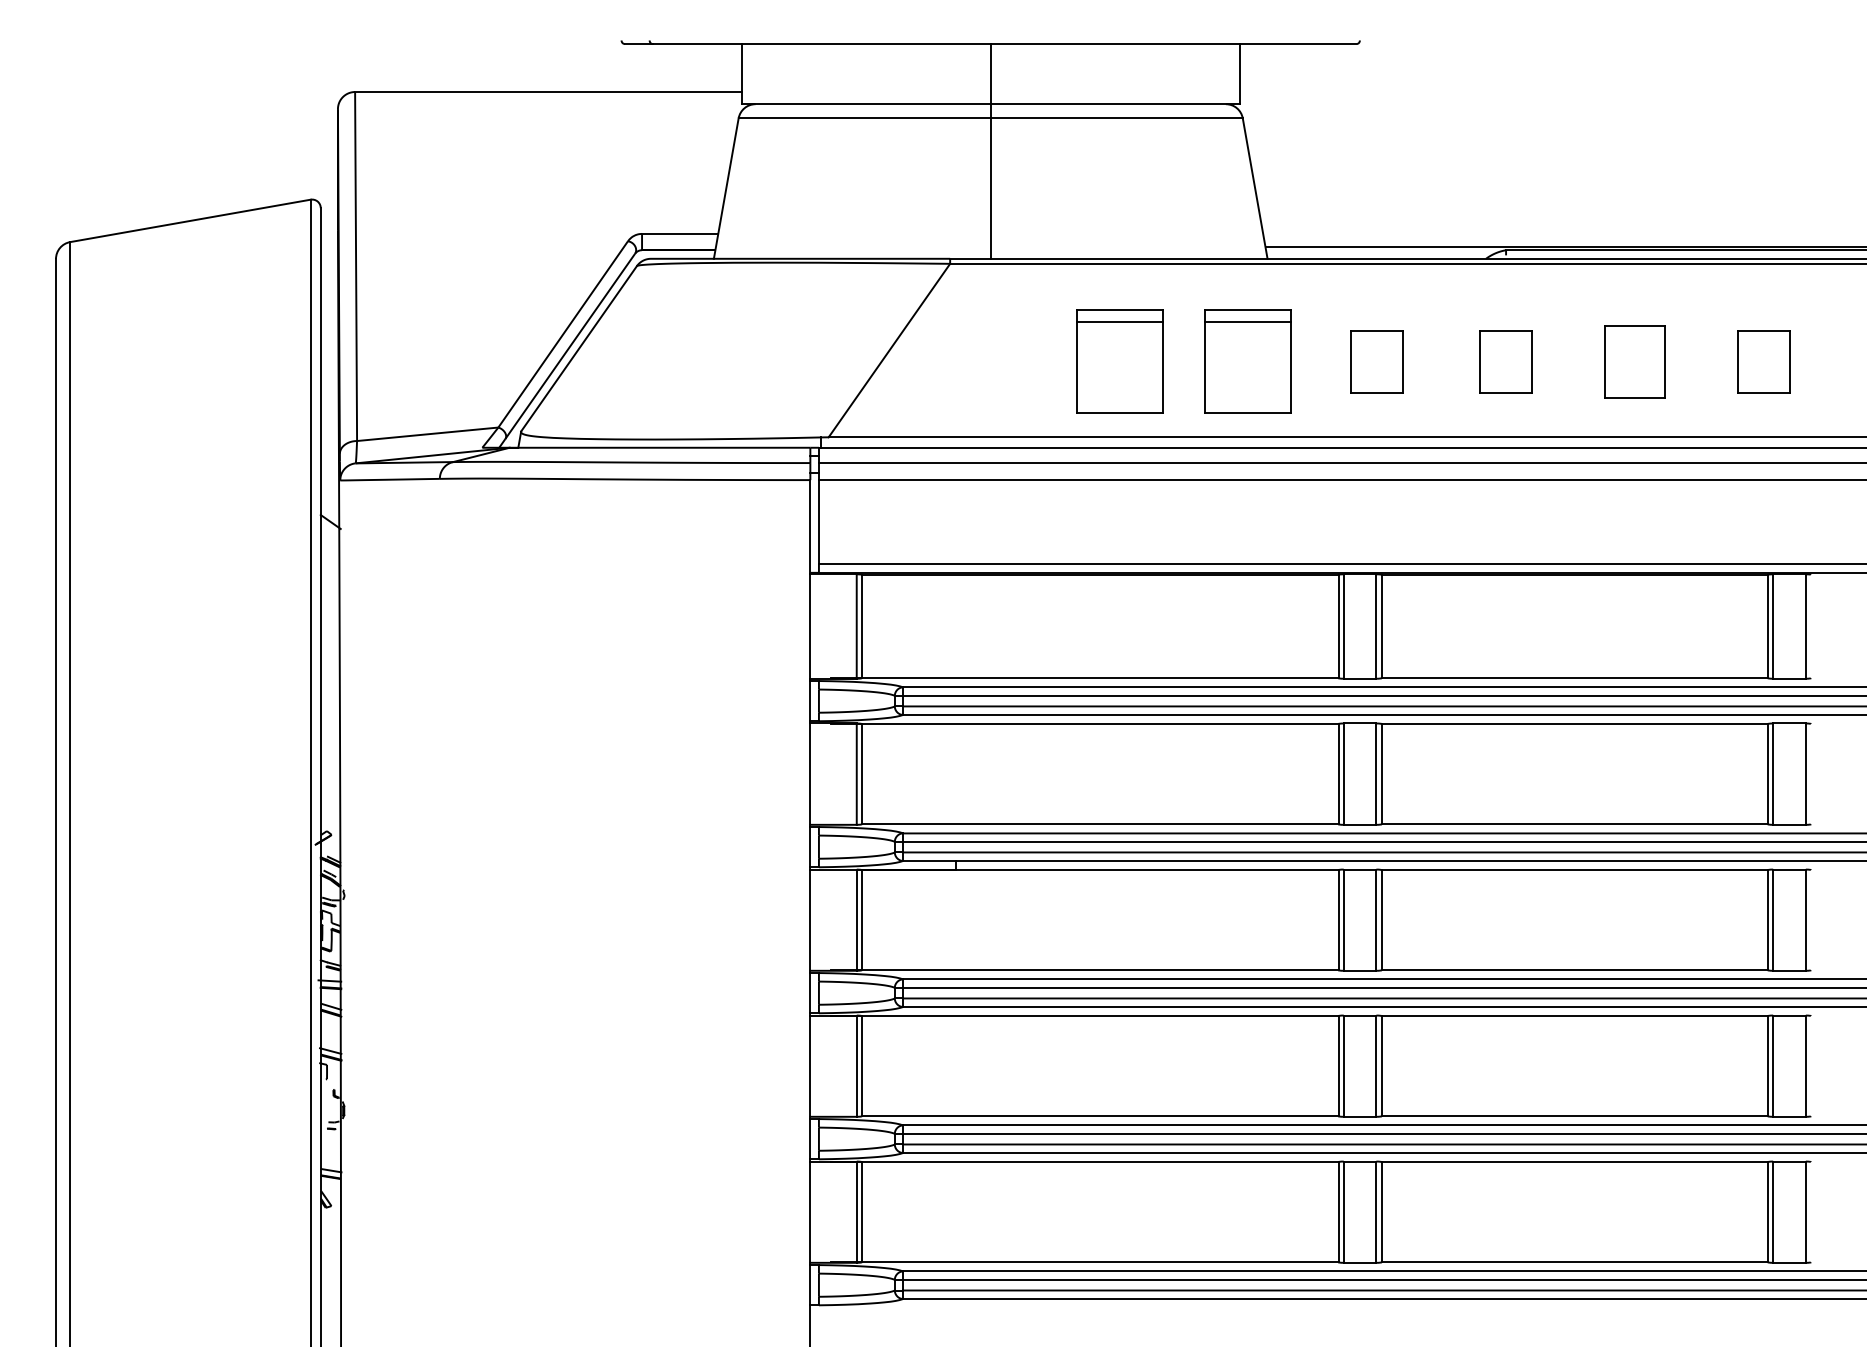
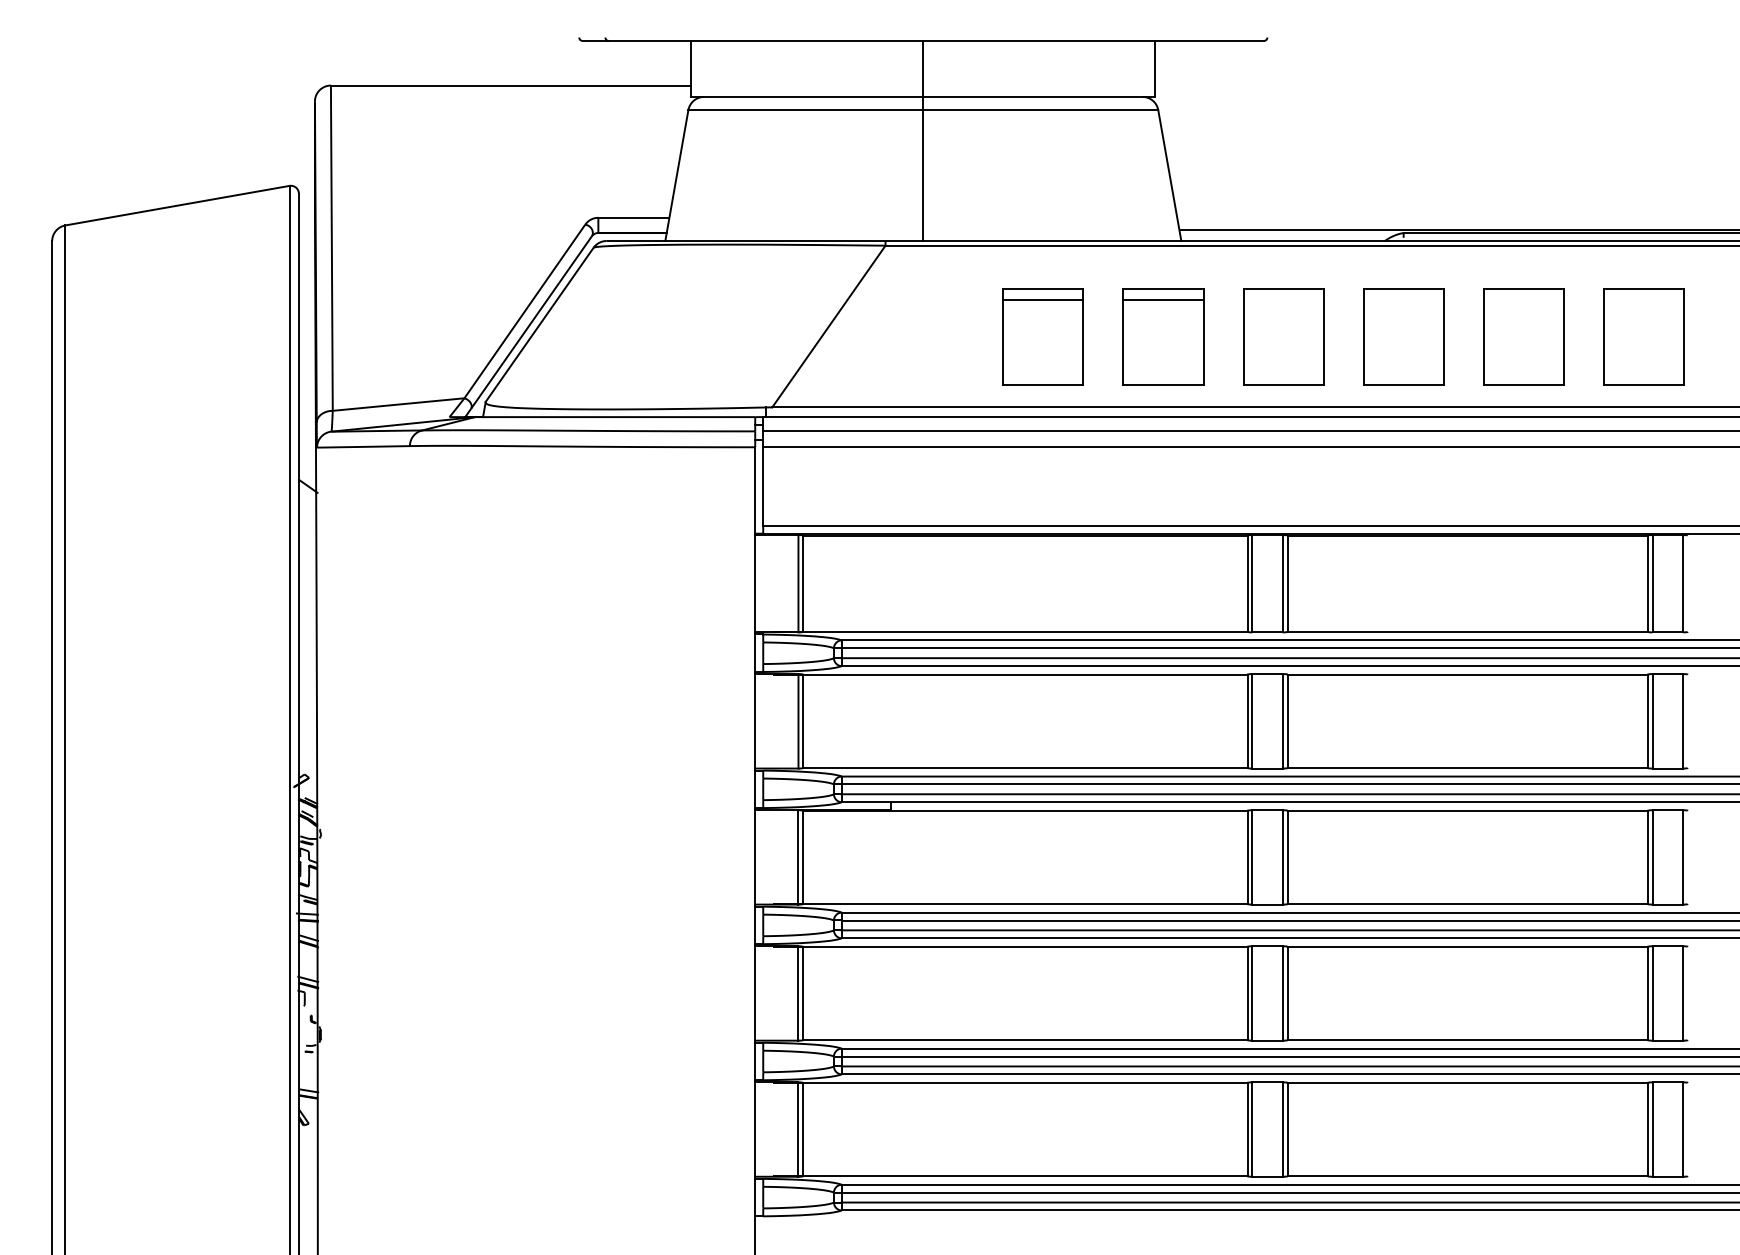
part: (1376, 361) -> (1282, 336), size x1.67
part: (1505, 361) -> (1403, 336), size x1.67
part: (1634, 361) -> (1523, 336), size x1.43
part: (1763, 361) -> (1643, 336), size x1.67

